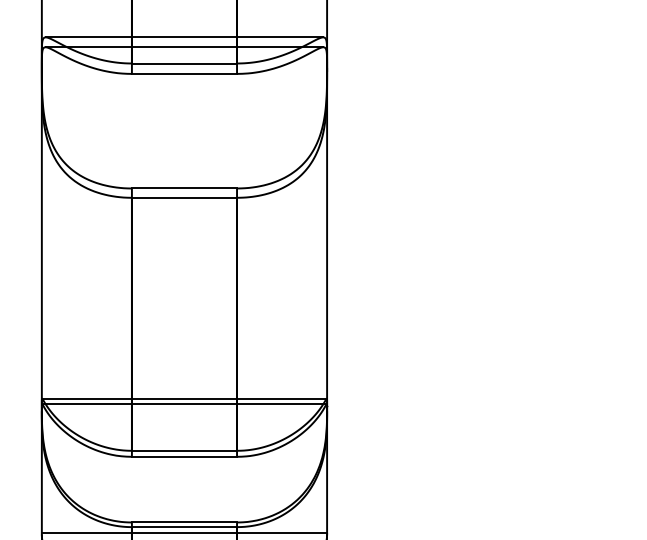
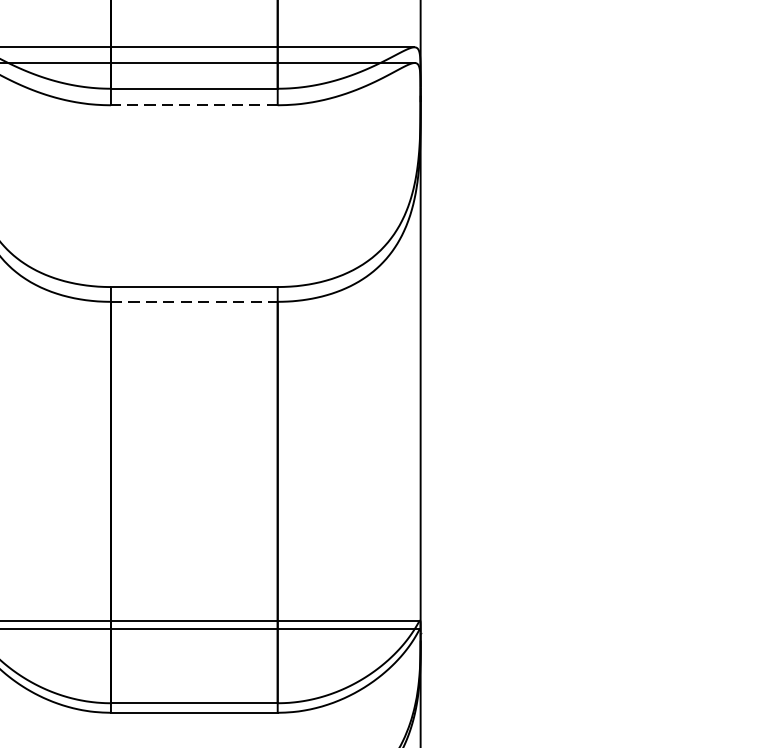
line: (184, 73) -> (194, 104), solid -> dashed
line: (184, 197) -> (194, 301), solid -> dashed

